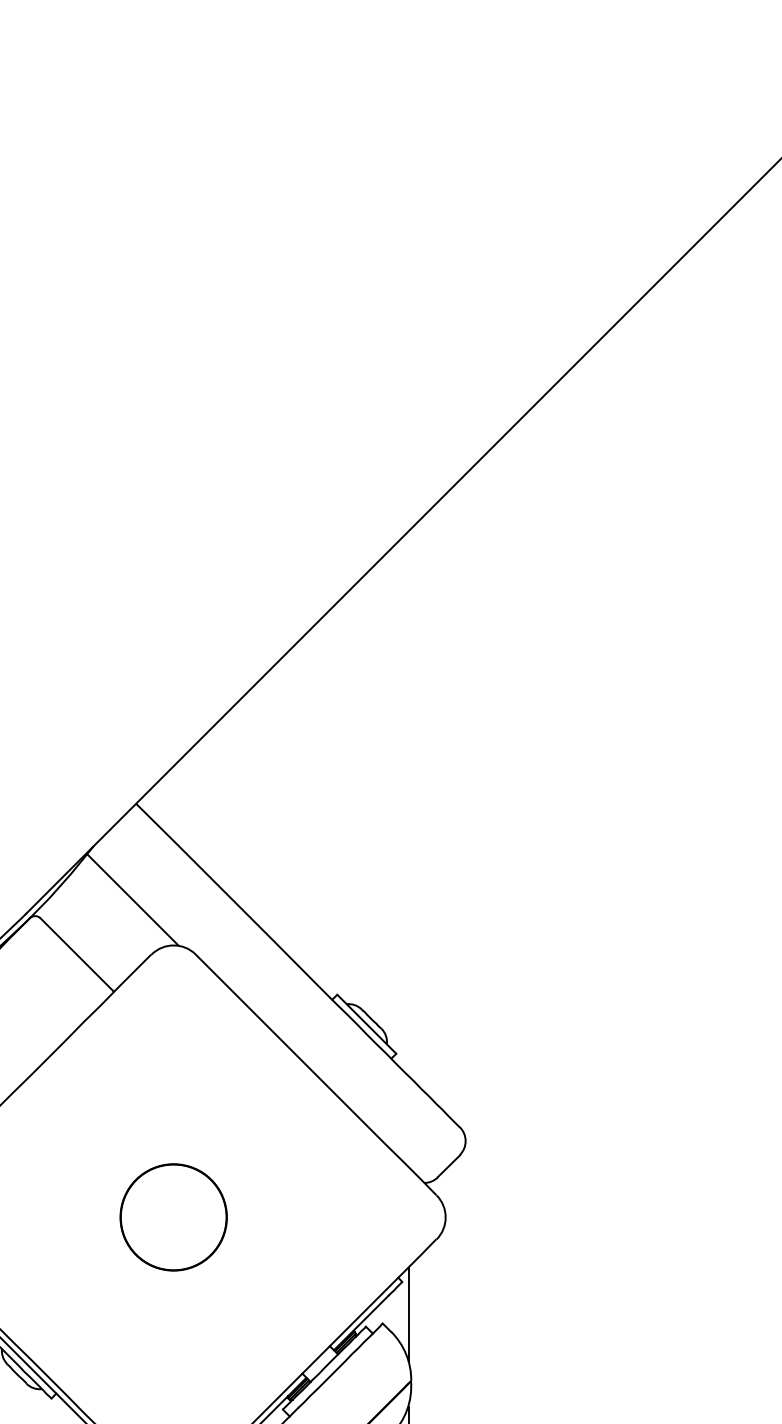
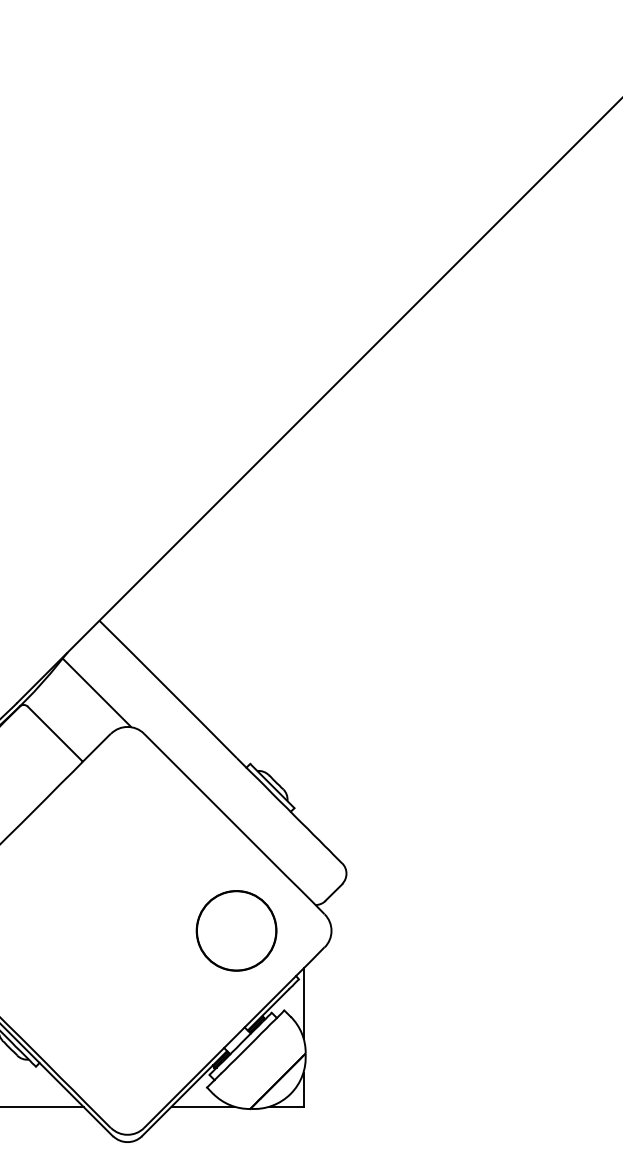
part: (173, 1216) -> (236, 930), moved

